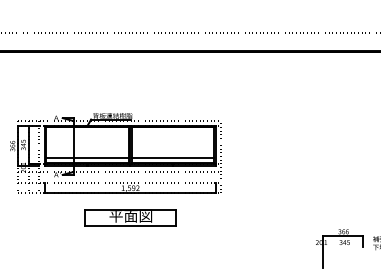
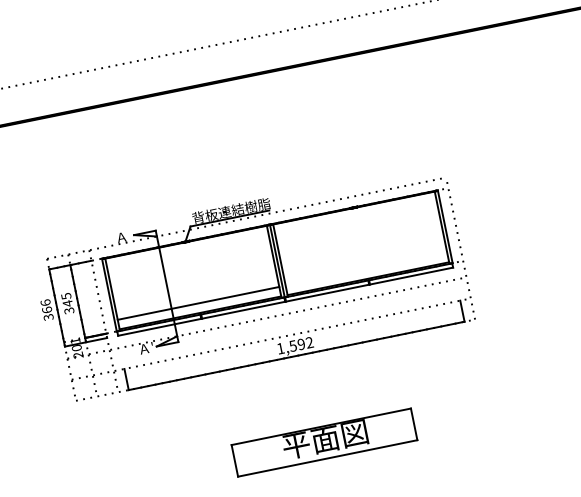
line: (172, 157) -> (365, 268), removed
part: (130, 217) -> (325, 442), moved

